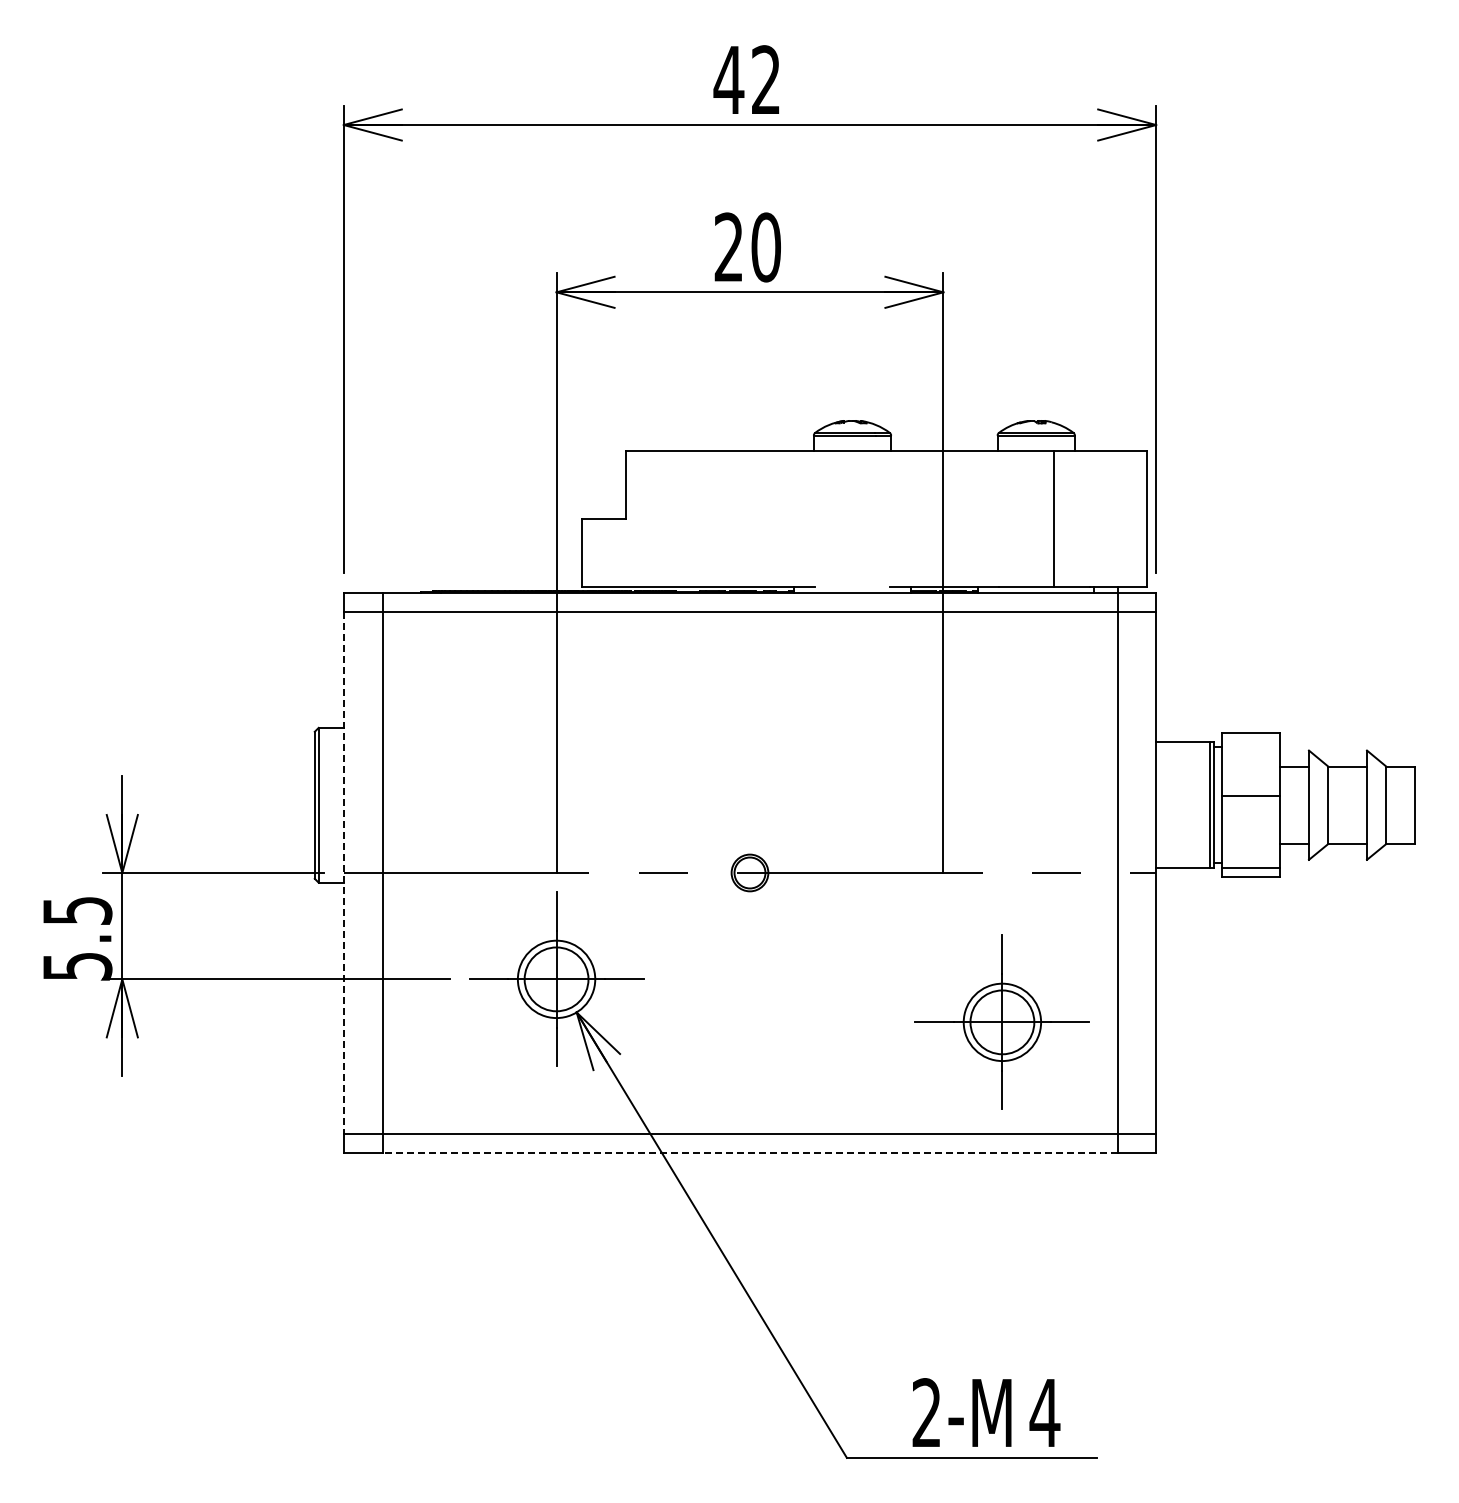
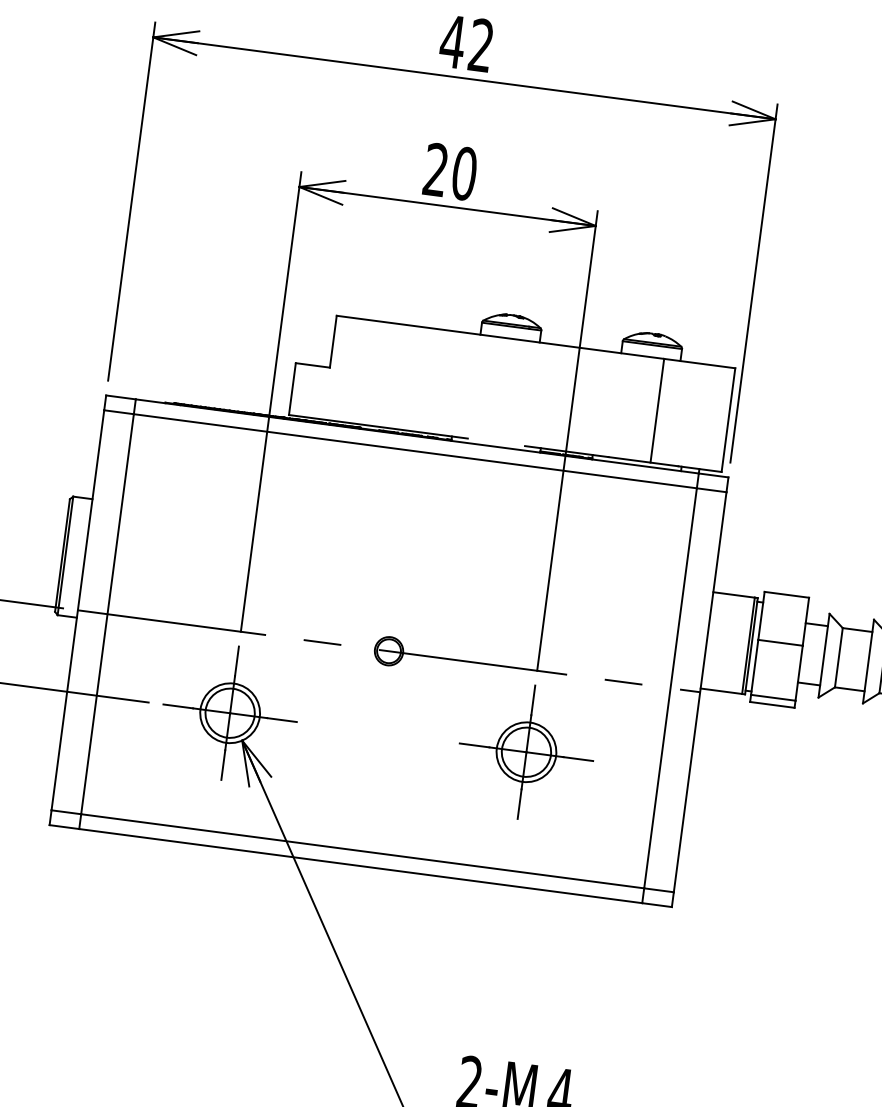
line: (343, 873) -> (77, 610), dashed -> solid
part: (1001, 1021) -> (525, 751), moved
line: (750, 1153) -> (361, 866), dashed -> solid

